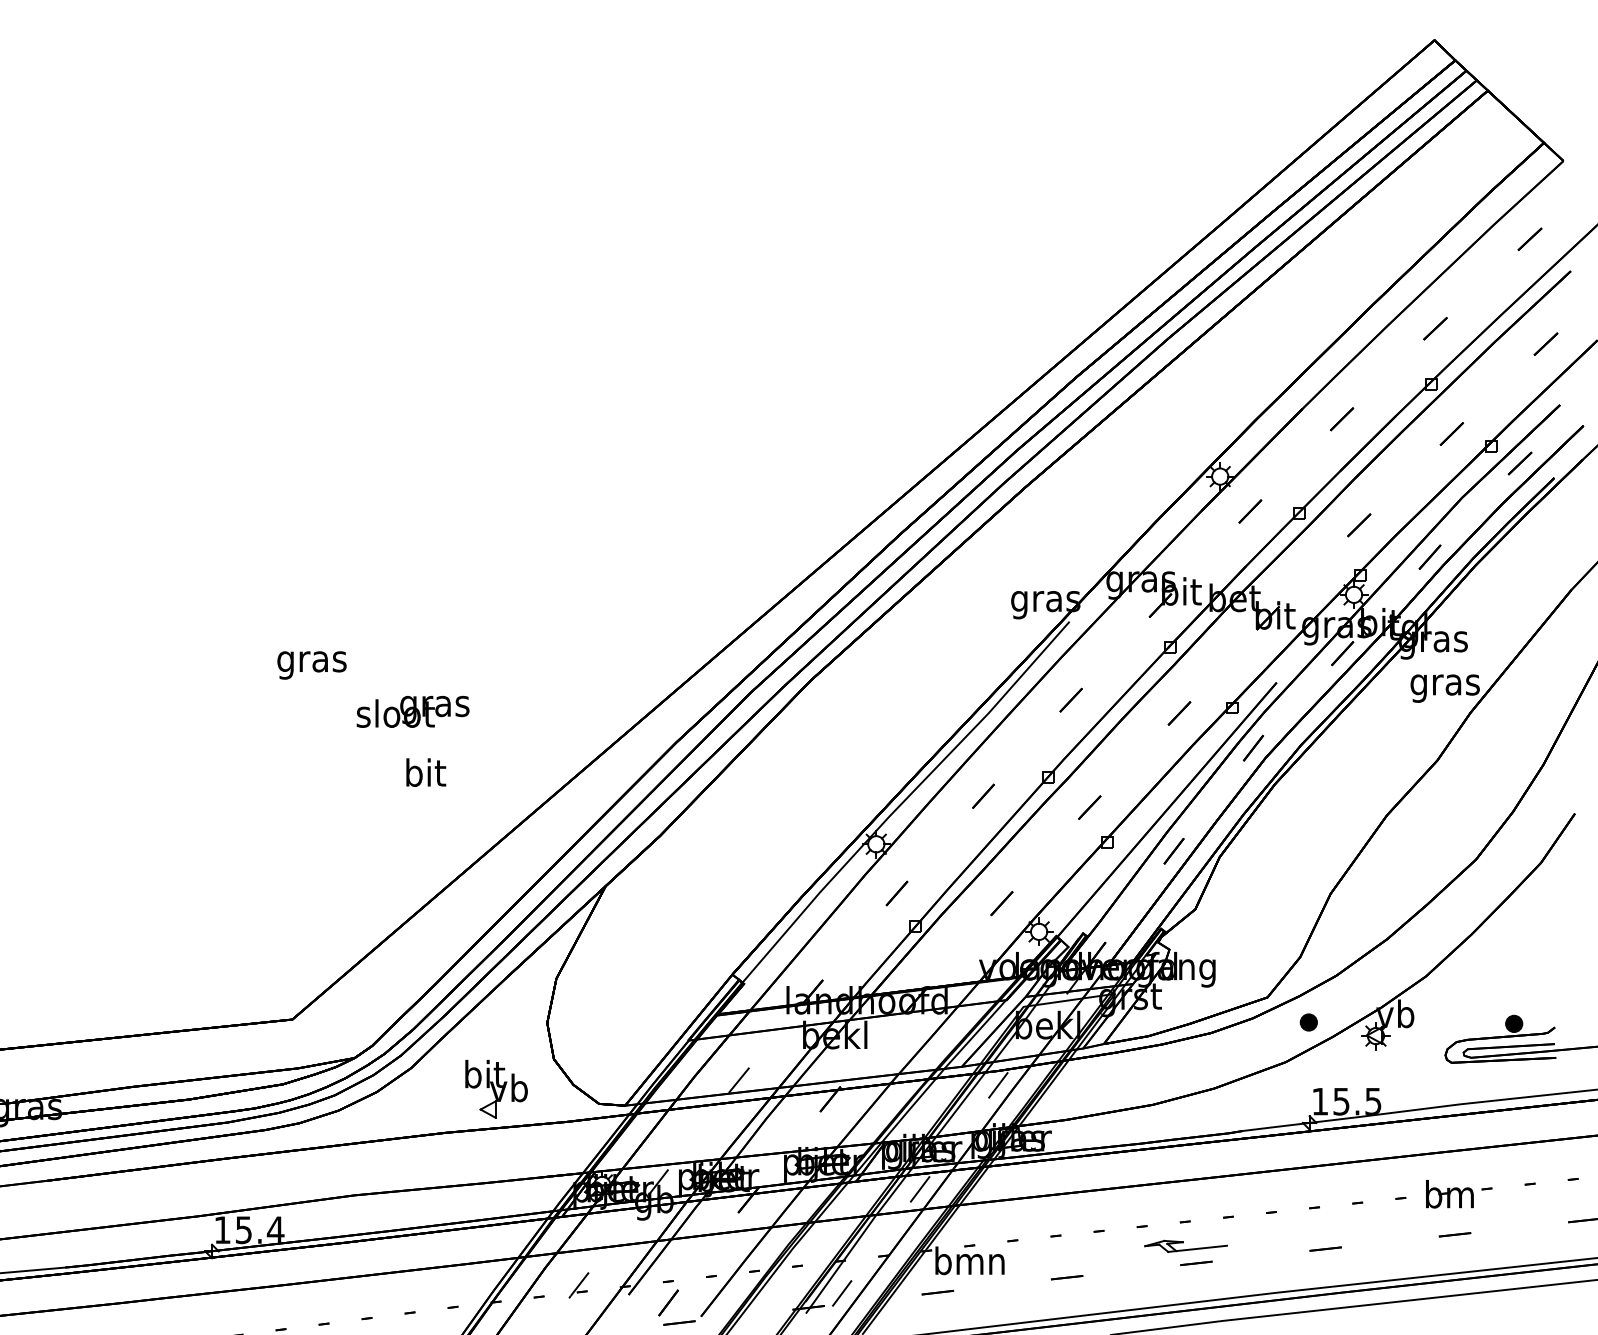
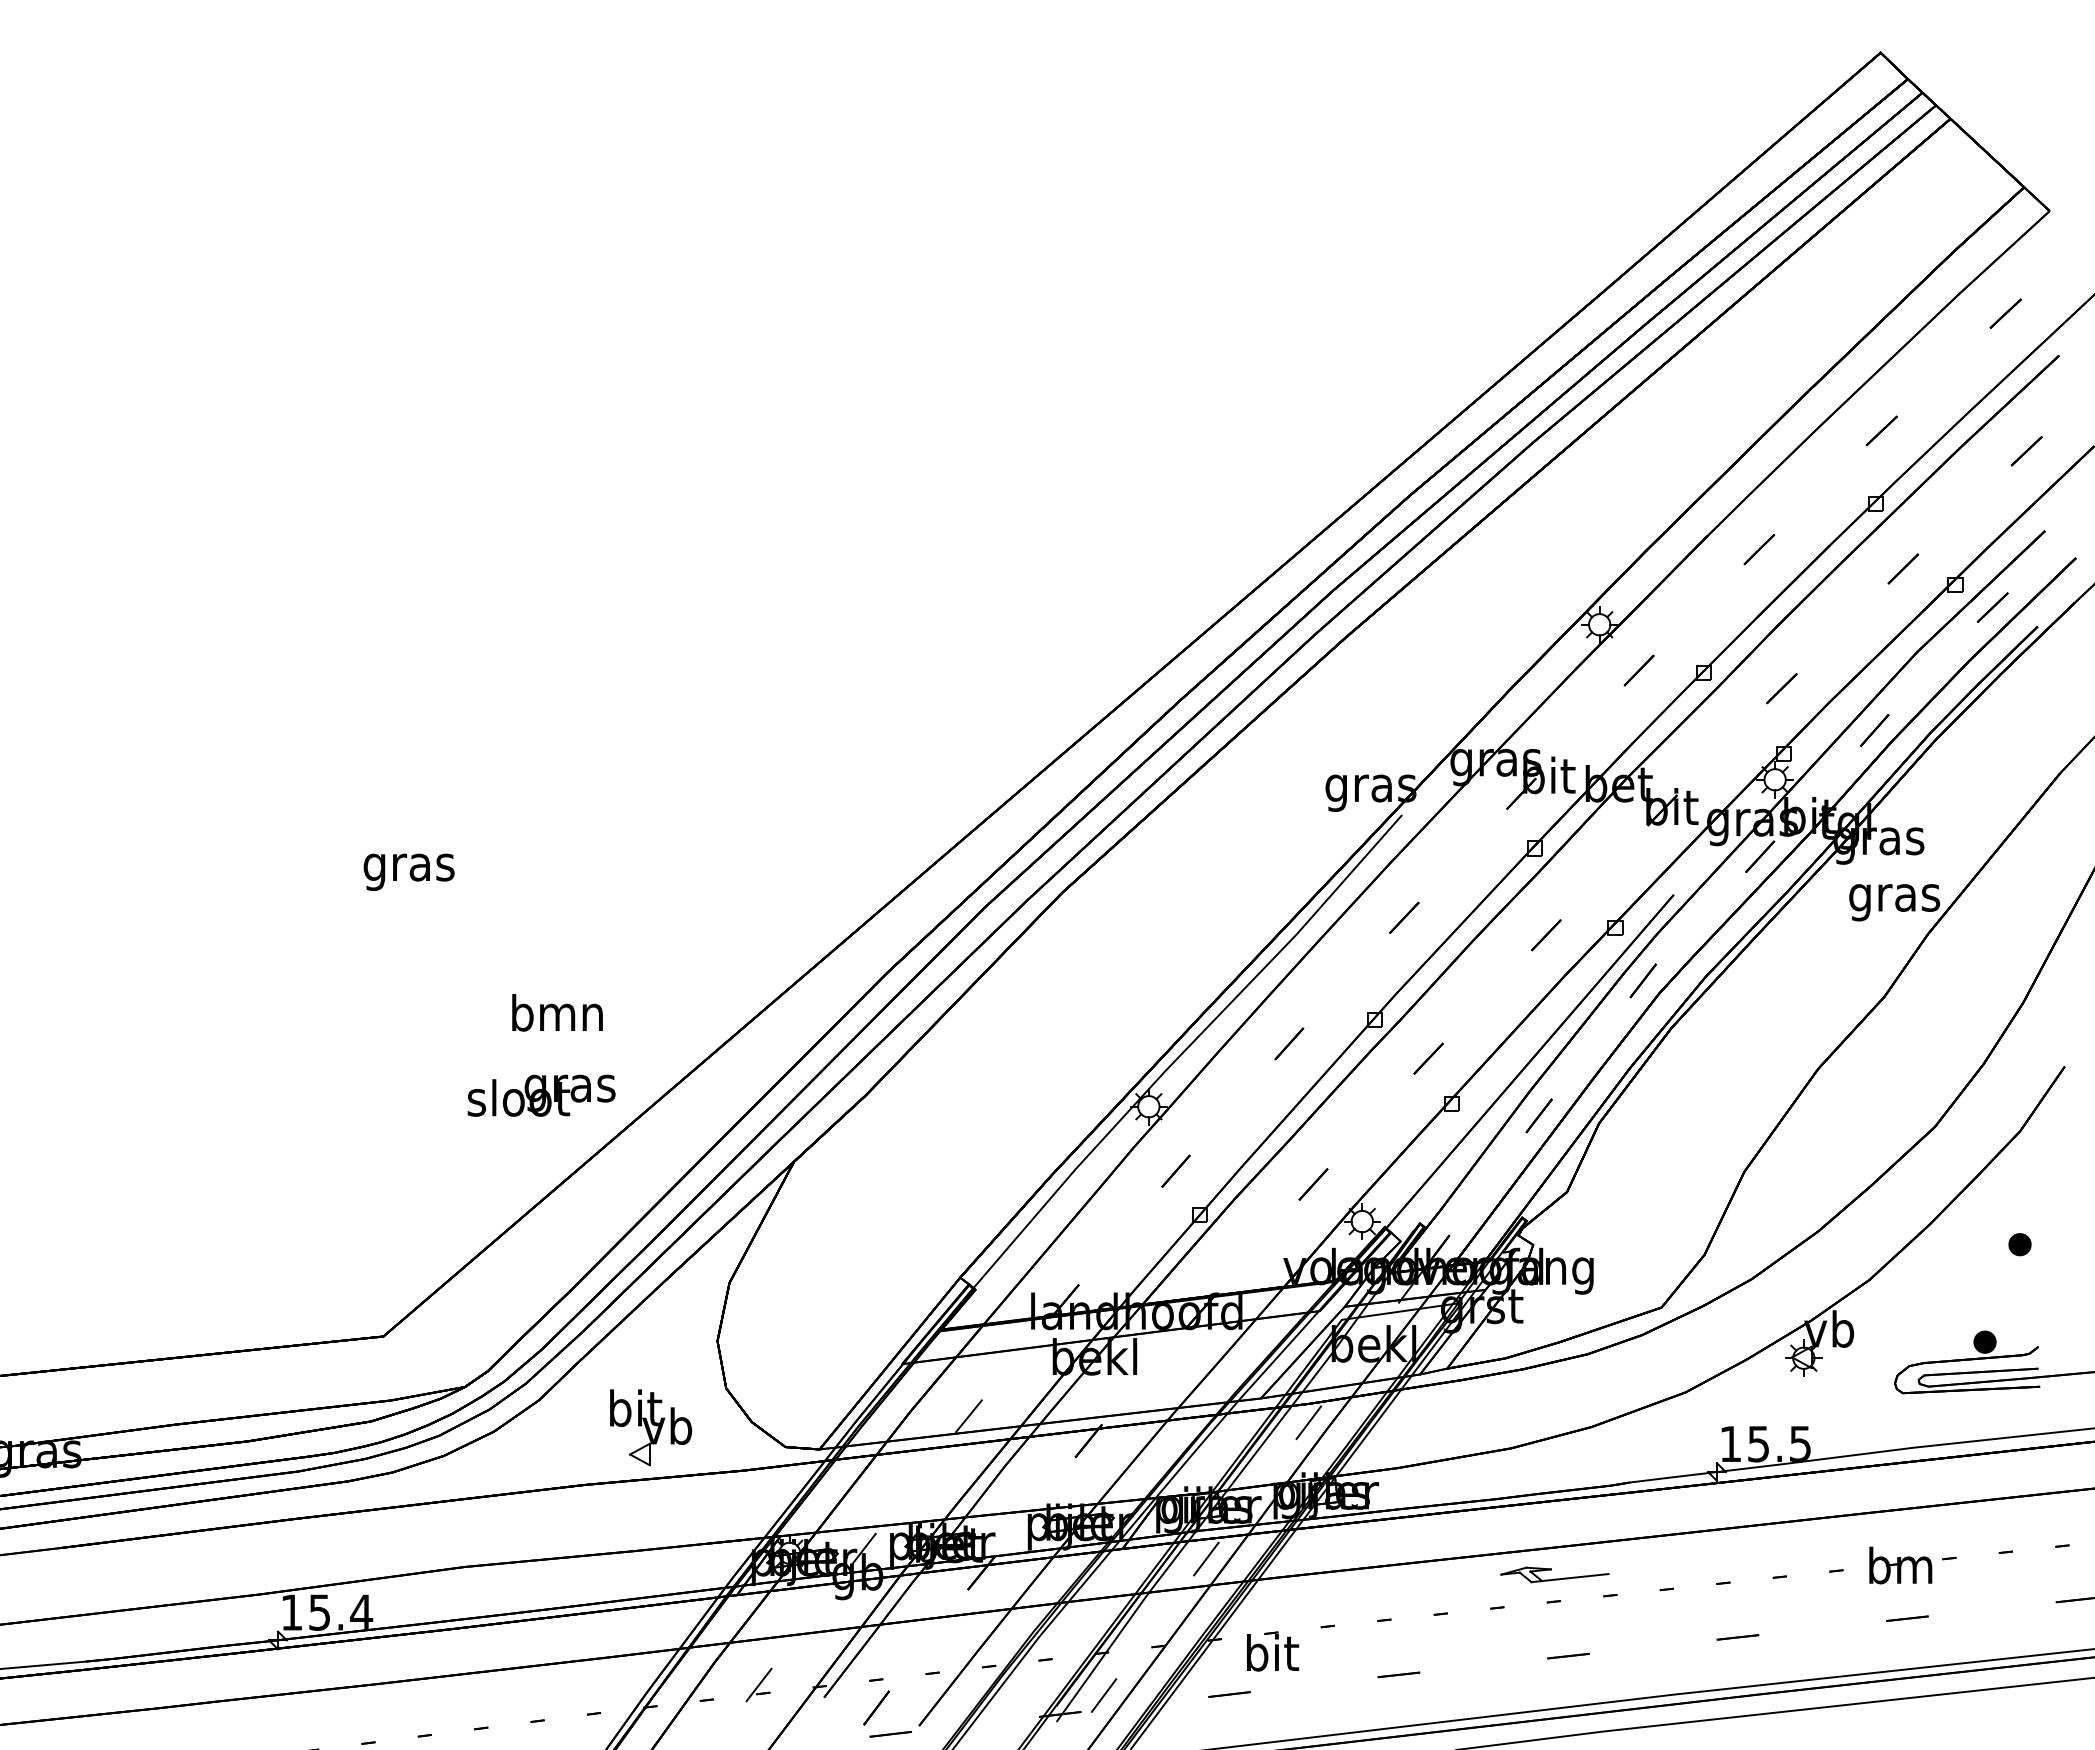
text: (412, 711) -> (540, 1095), moved
text: (424, 772) -> (556, 1012), bit -> bmn
part: (1308, 1022) -> (2019, 1244), moved
part: (1185, 1245) -> (1554, 1573), moved
text: (969, 1260) -> (1271, 1652), bmn -> bit

